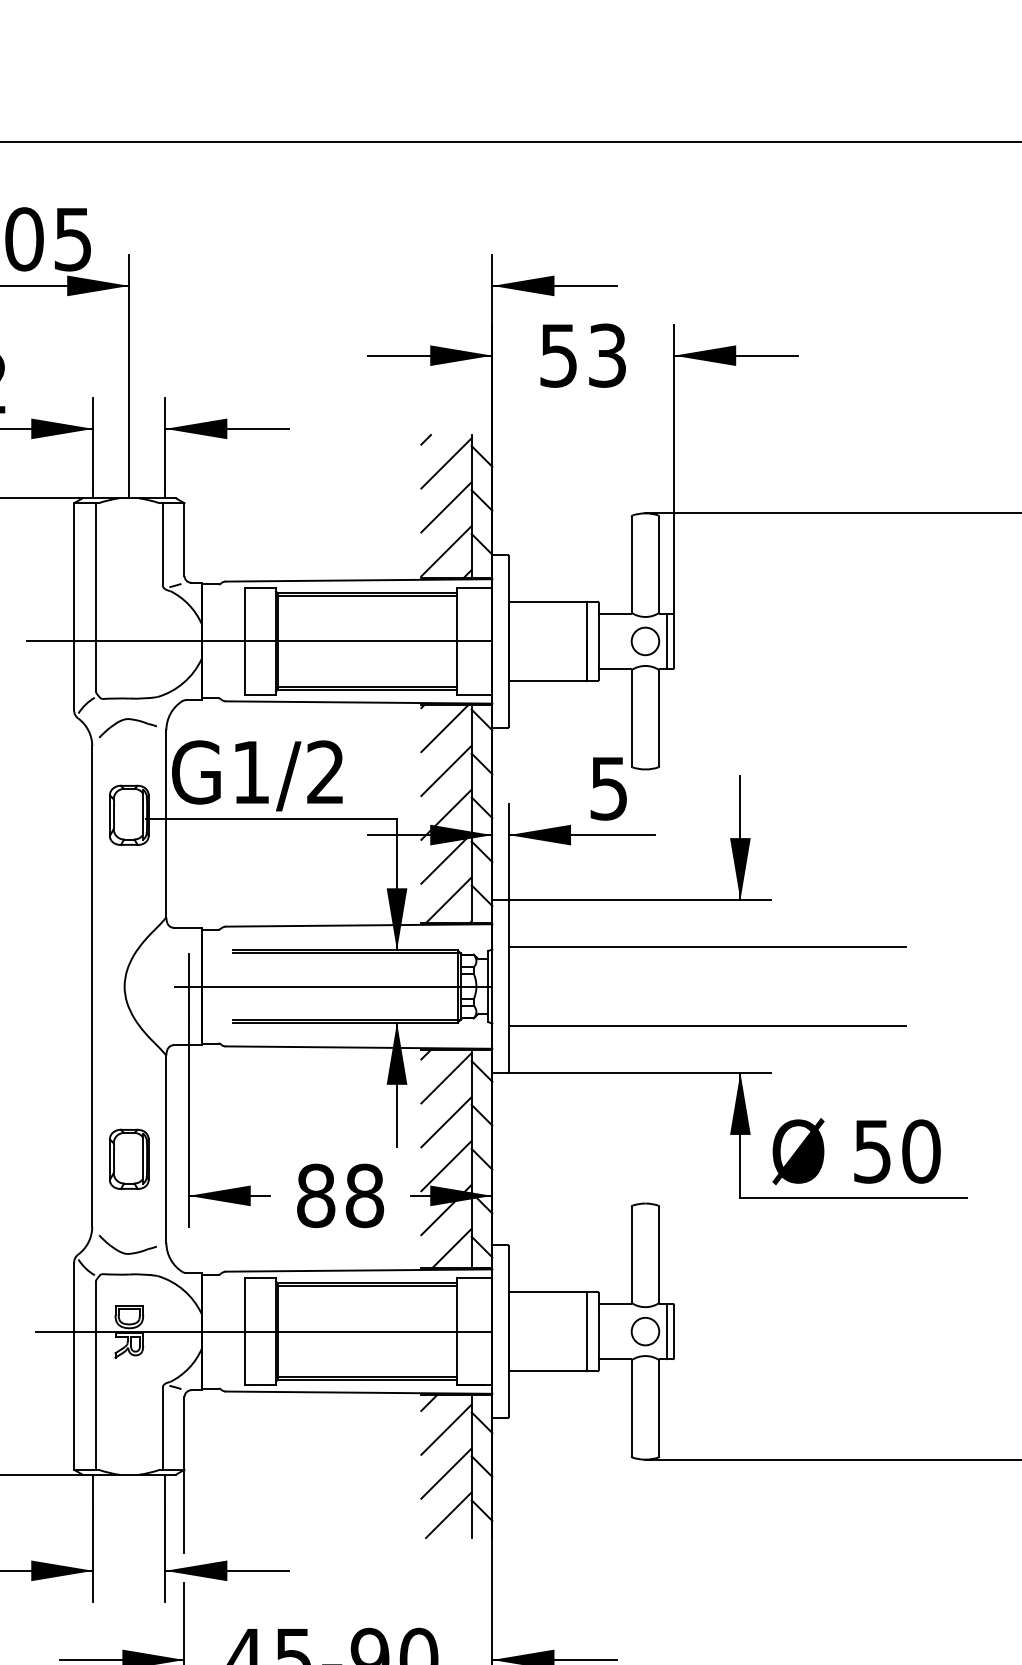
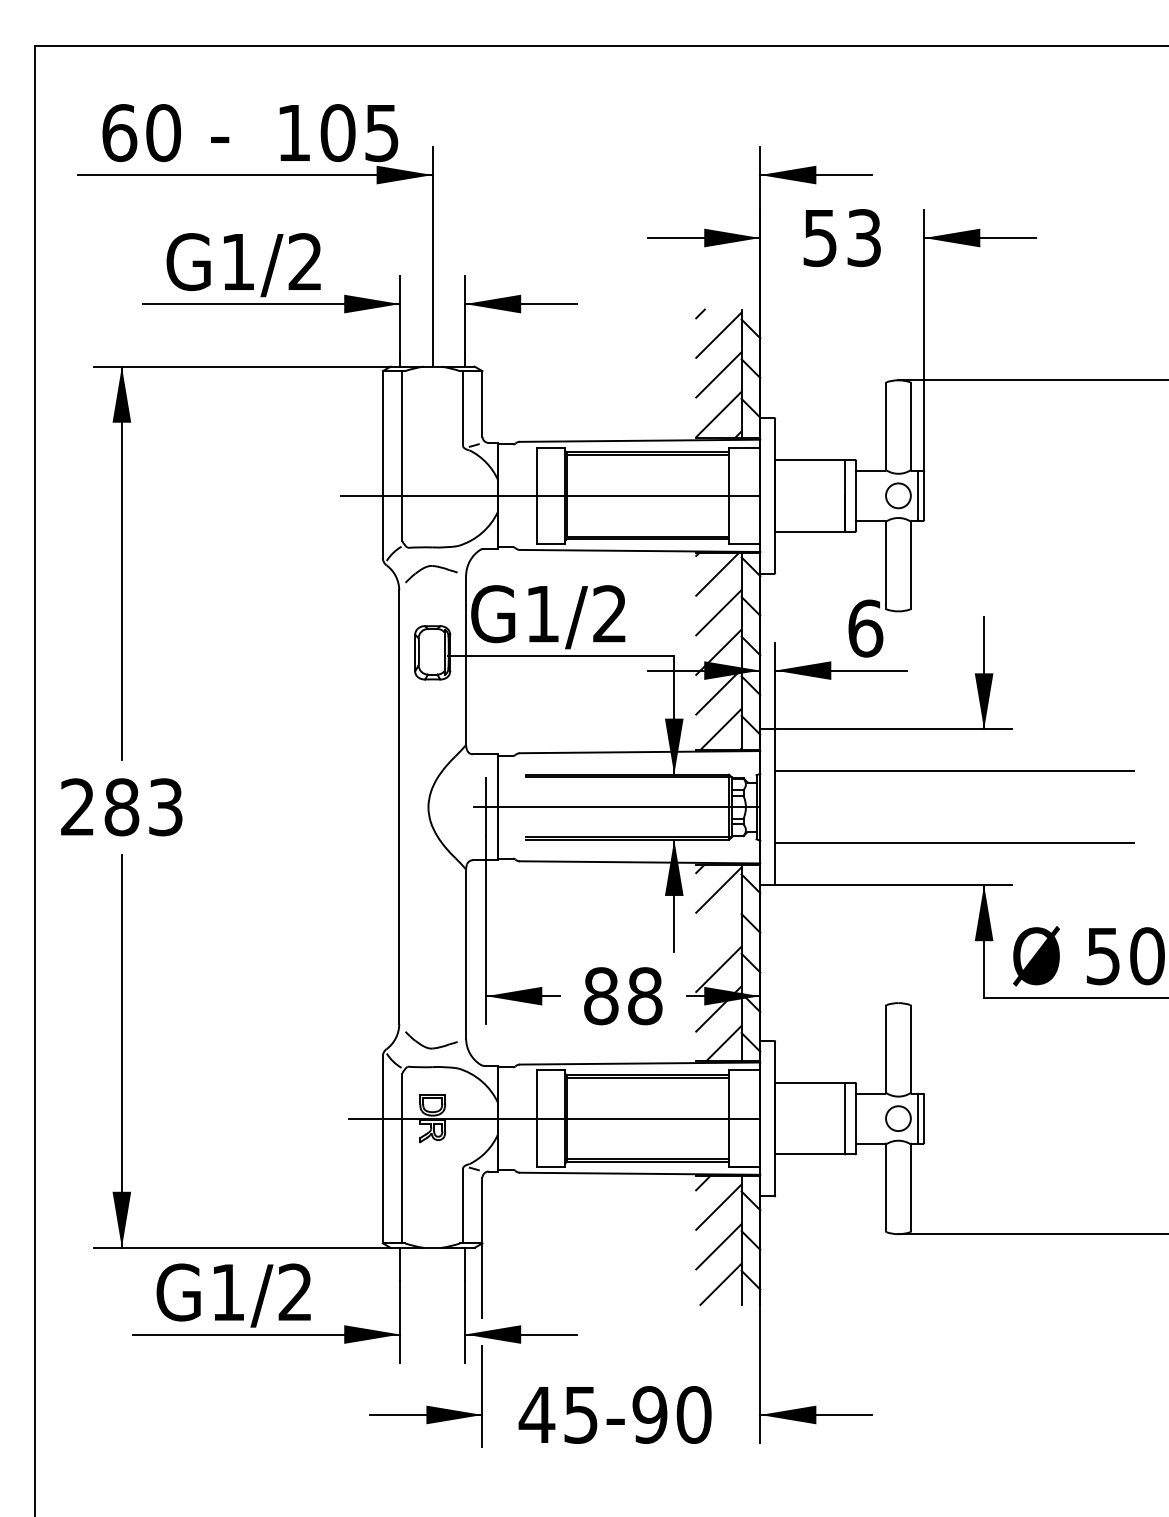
text: (608, 788) -> (865, 628), 5 -> 6
line: (446, 1121) -> (718, 929), removed
part: (129, 1158) -> (432, 962), removed

